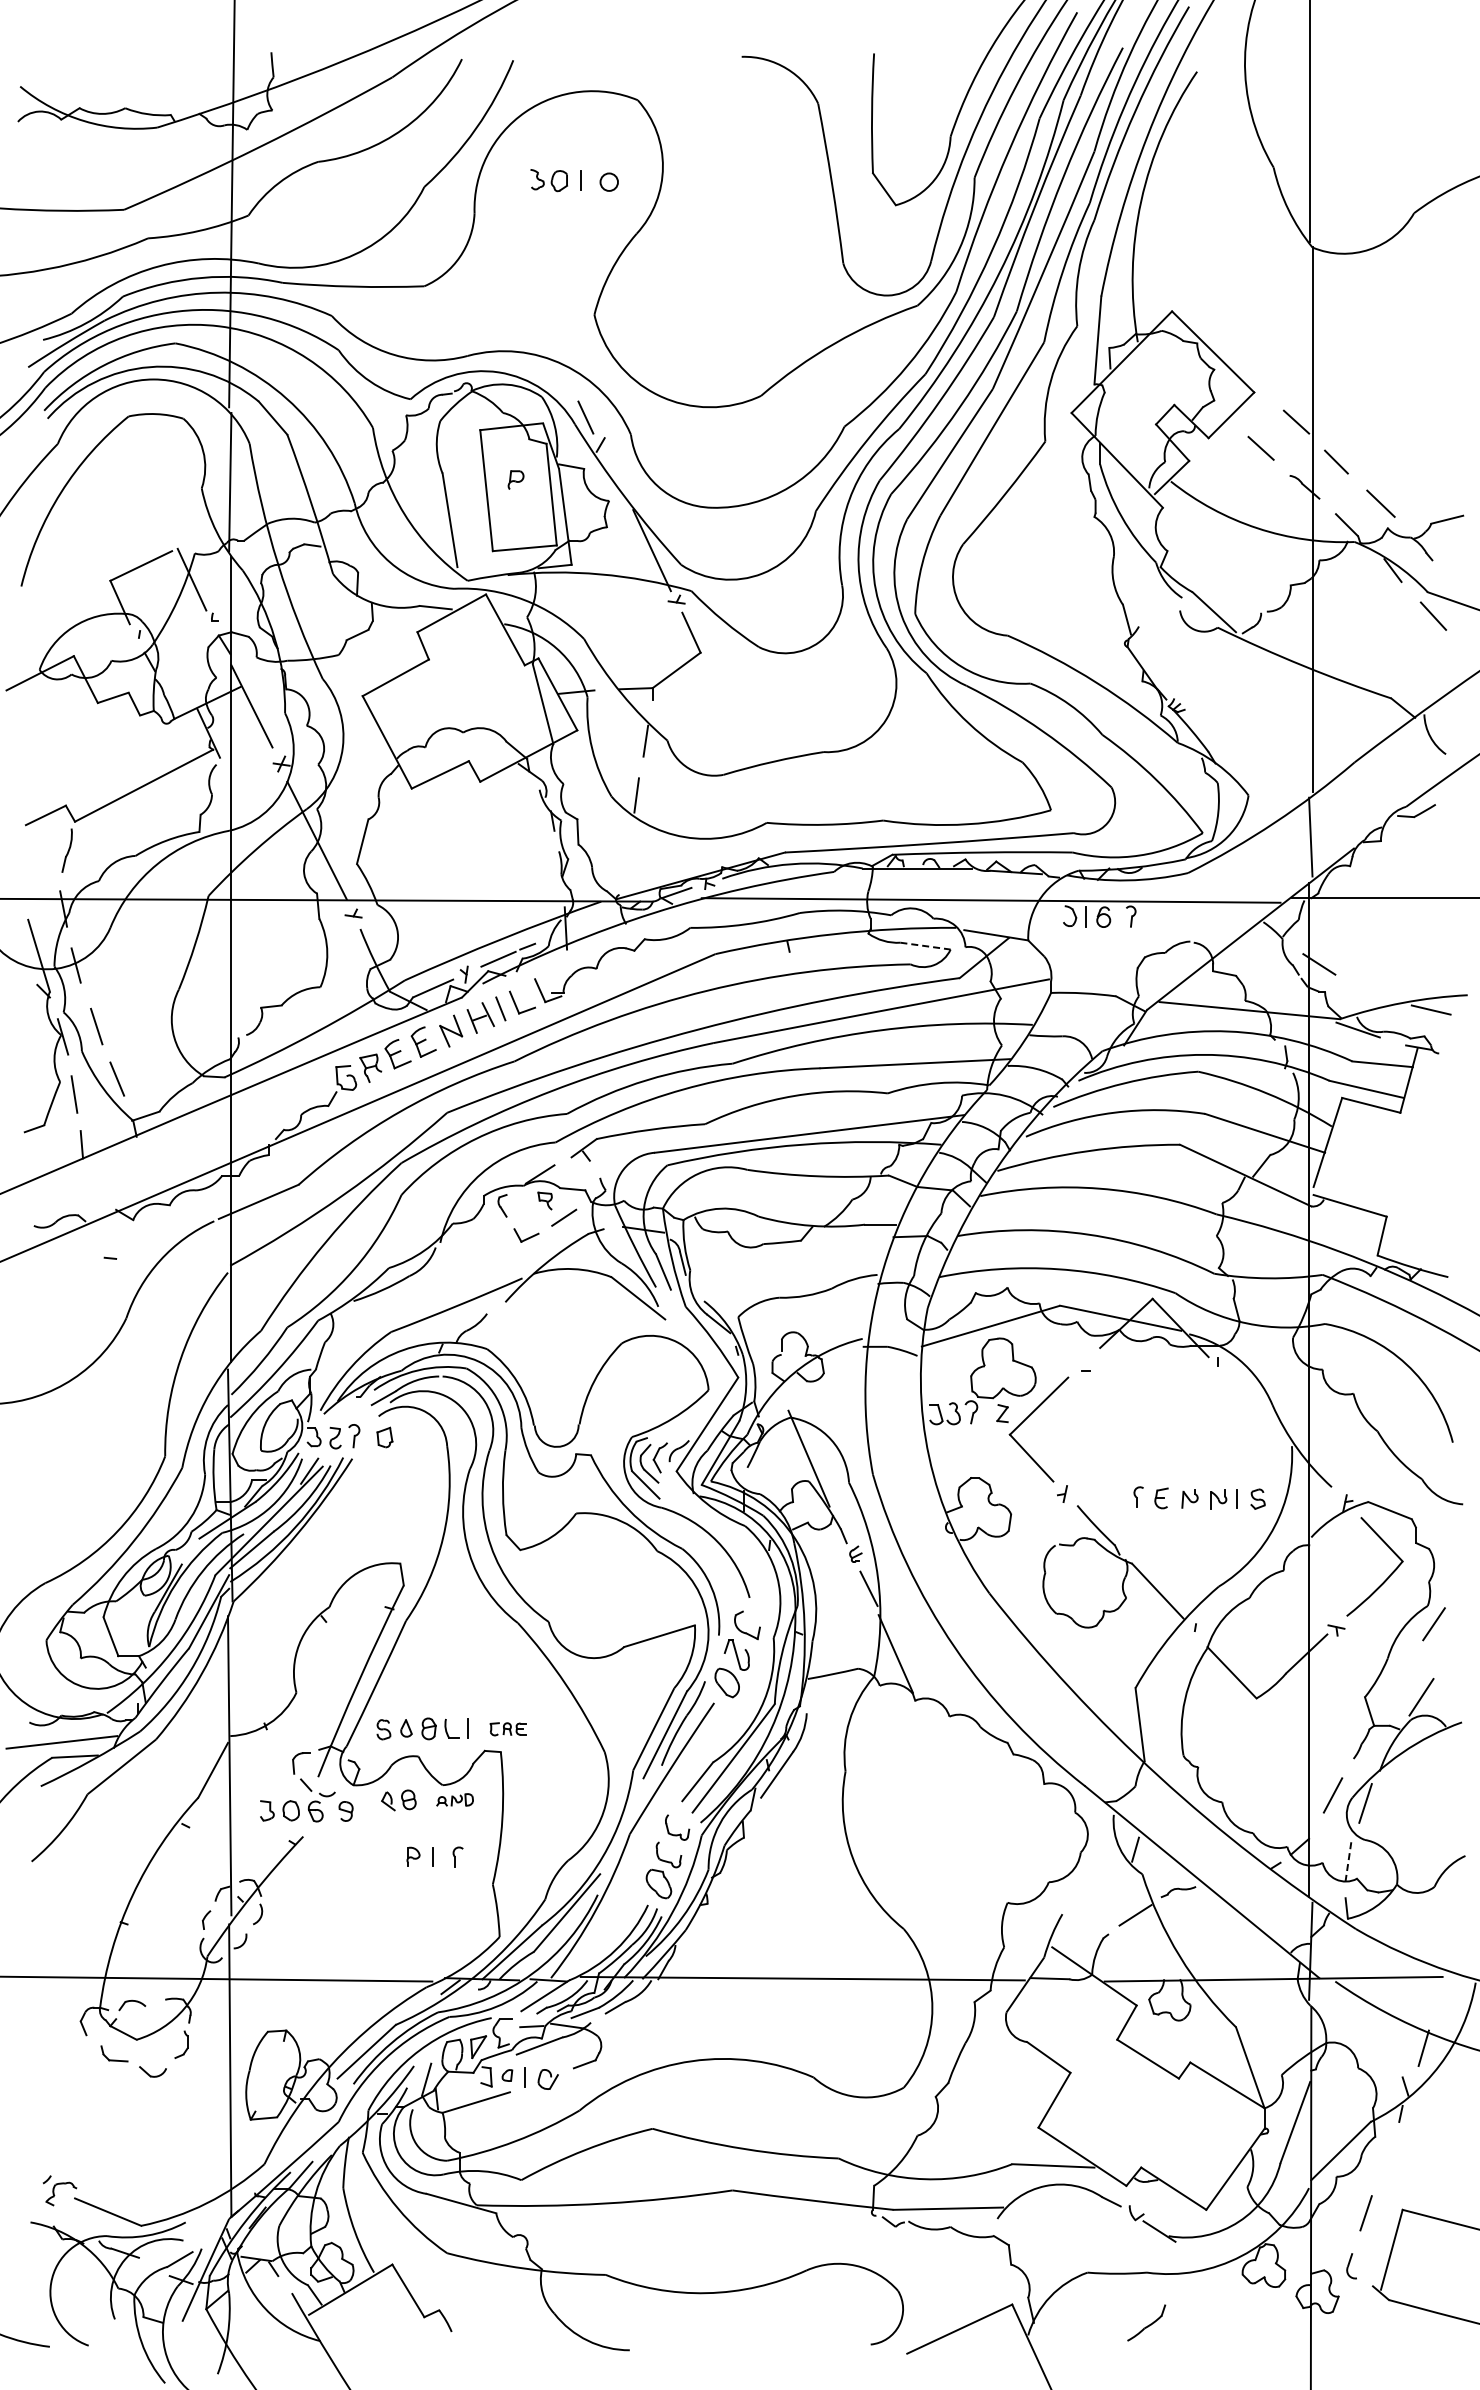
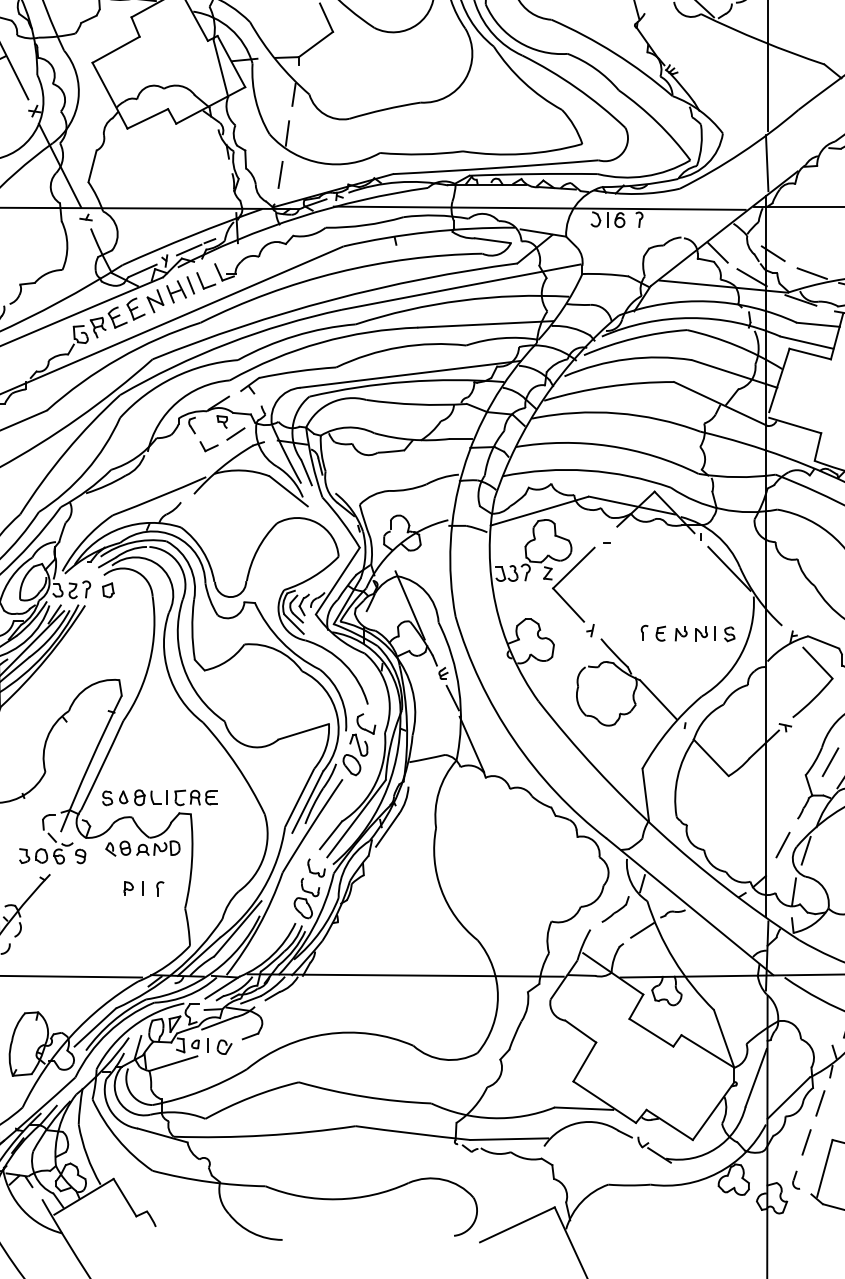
line: (626, 853) -> (280, 174), added
line: (925, 946) -> (493, 240), dashed -> solid
line: (1241, 962) -> (717, 252), added
line: (1373, 991) -> (811, 273), added
line: (1289, 998) -> (752, 277), added
line: (1257, 1407) -> (729, 569), added
line: (1399, 1678) -> (830, 761), added
part: (507, 1729) -> (195, 798), size x1.67
part: (454, 1799) -> (157, 847), size x1.67
line: (1348, 1861) -> (794, 892), dashed -> solid
line: (1385, 2158) -> (820, 1103), added
part: (1146, 2322) -> (615, 909), moved

